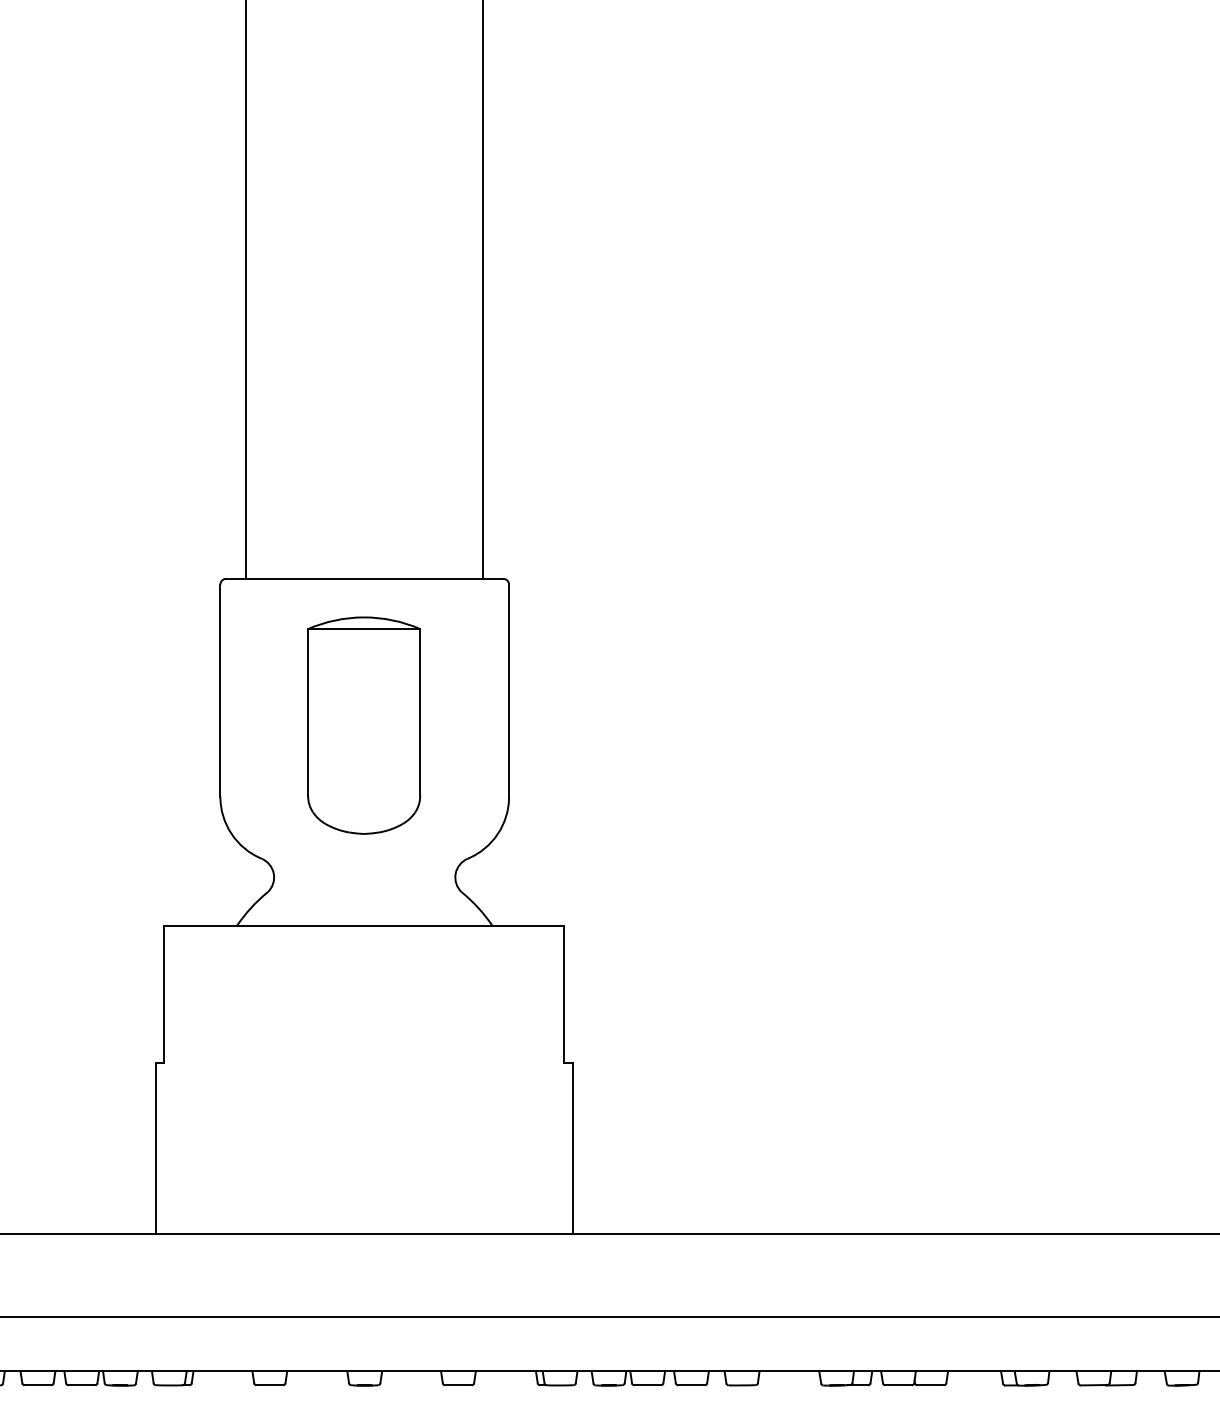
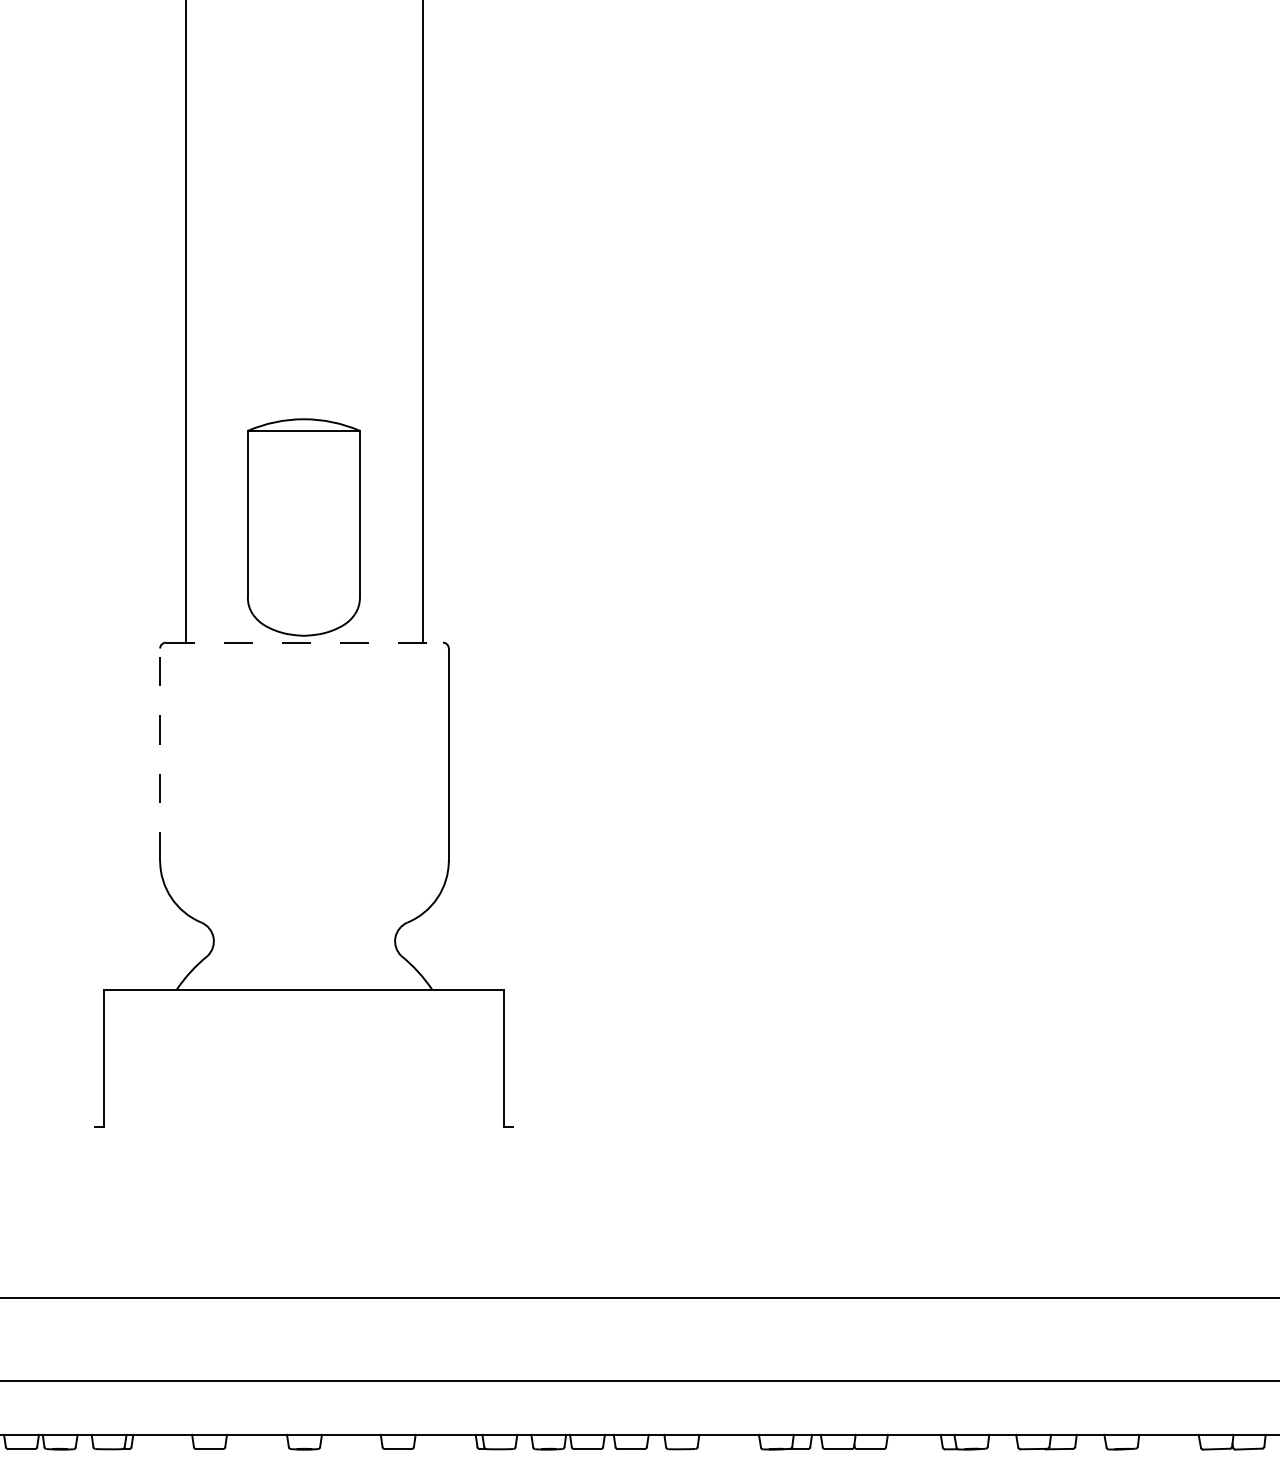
line: (364, 578) -> (304, 642), solid -> dashed
line: (220, 690) -> (160, 754), solid -> dashed
part: (363, 725) -> (303, 527), moved
line: (155, 1148) -> (95, 1212), removed
line: (572, 1148) -> (512, 1212), removed

